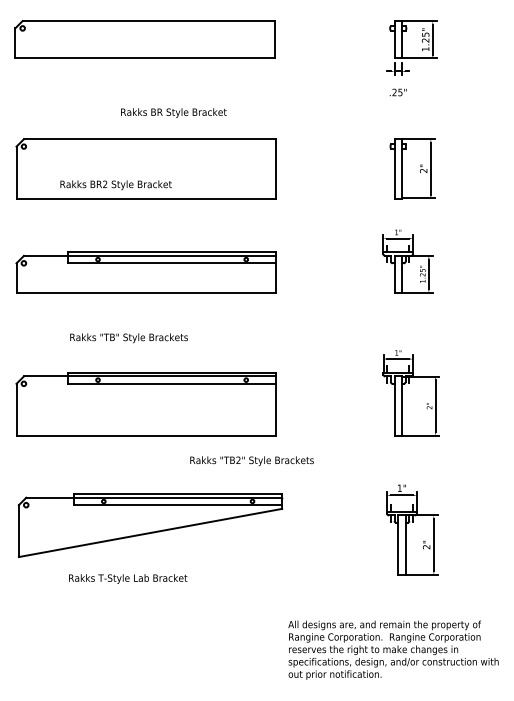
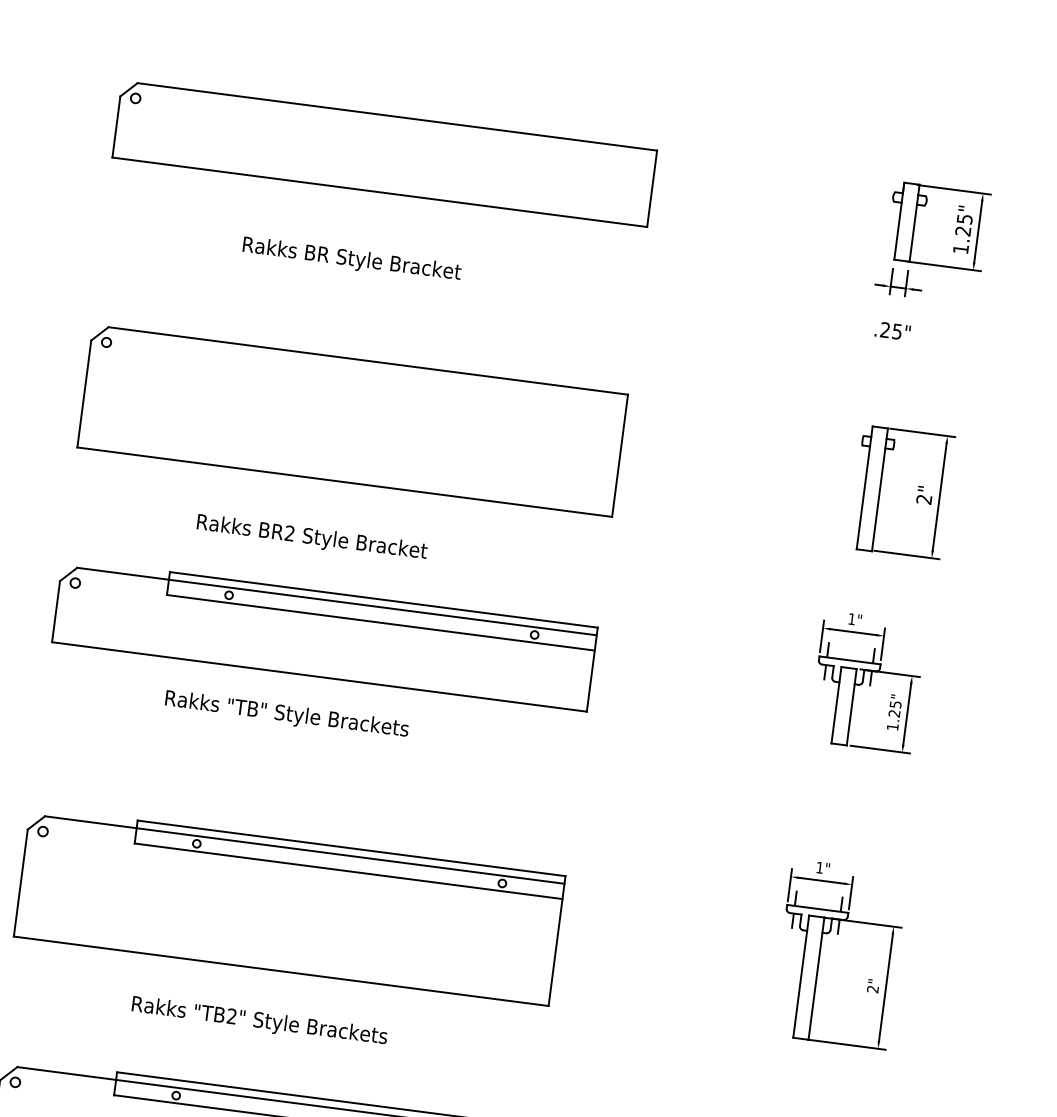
text: (173, 112) -> (351, 258), moved
text: (115, 185) -> (310, 538), moved
text: (128, 338) -> (285, 715), moved
text: (251, 460) -> (258, 1020), moved

